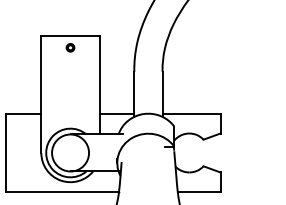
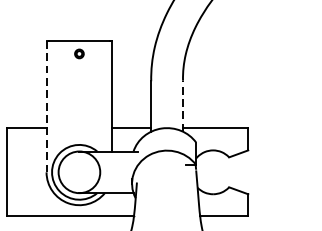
line: (162, 94) -> (182, 106), solid -> dashed
line: (41, 95) -> (46, 107), solid -> dashed

